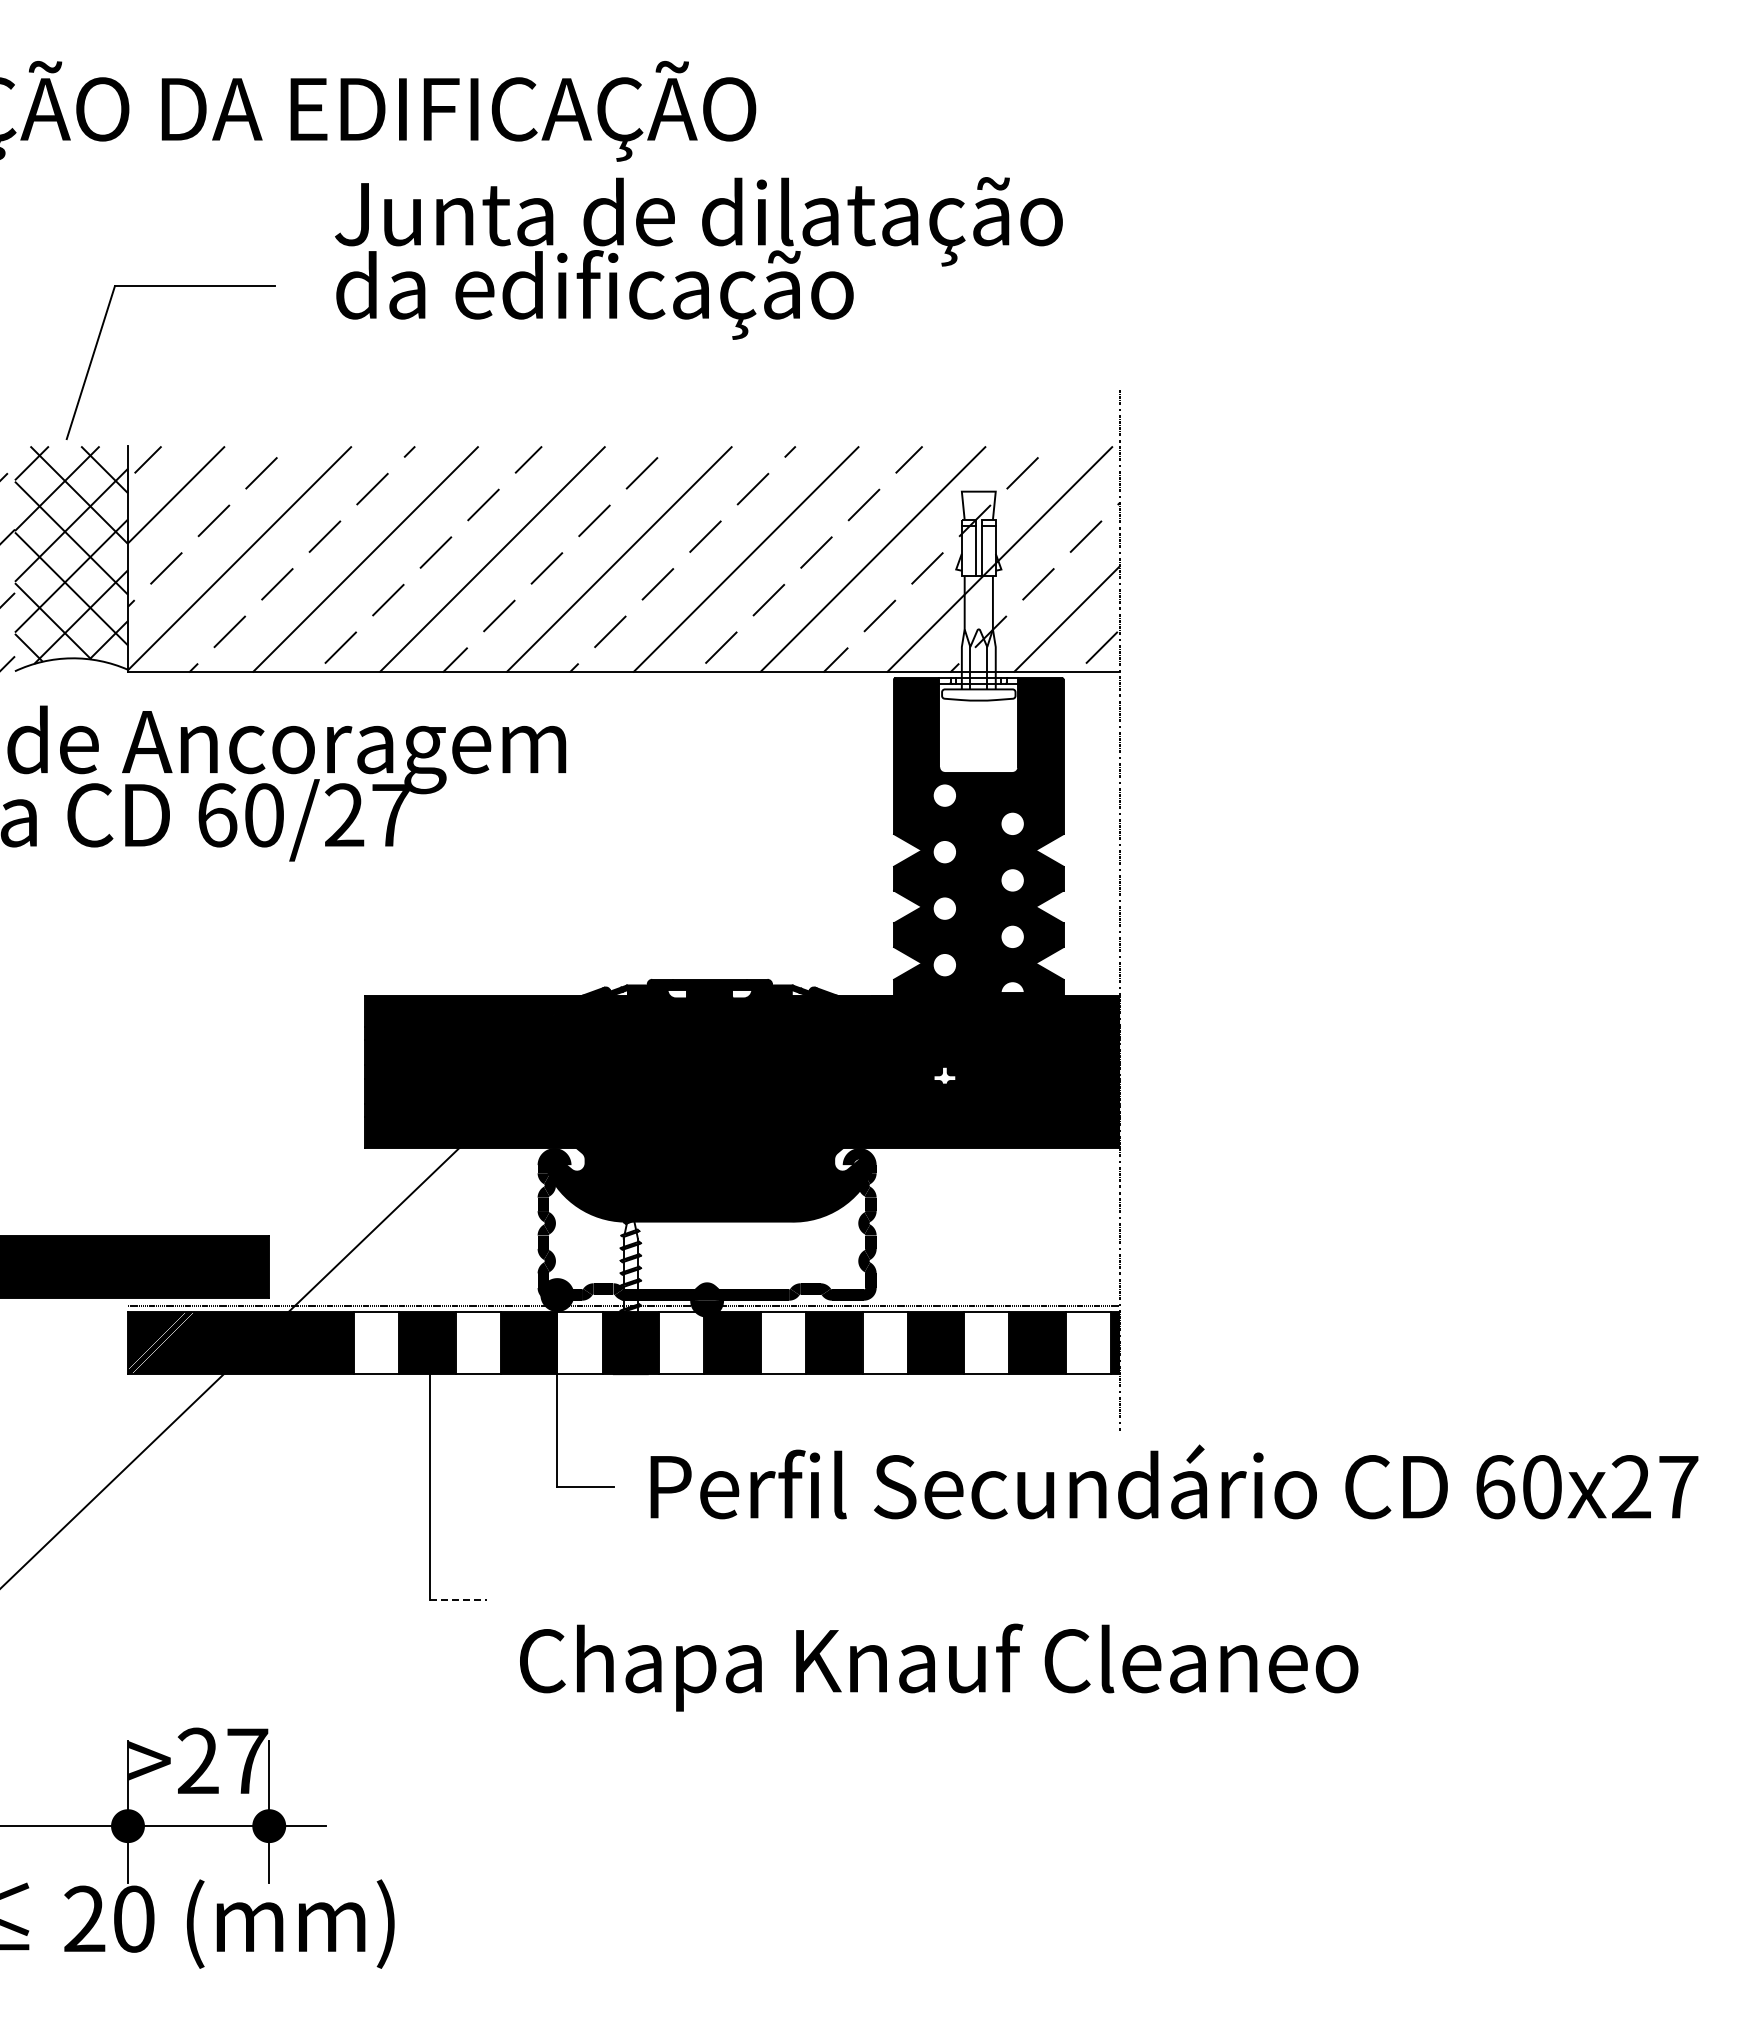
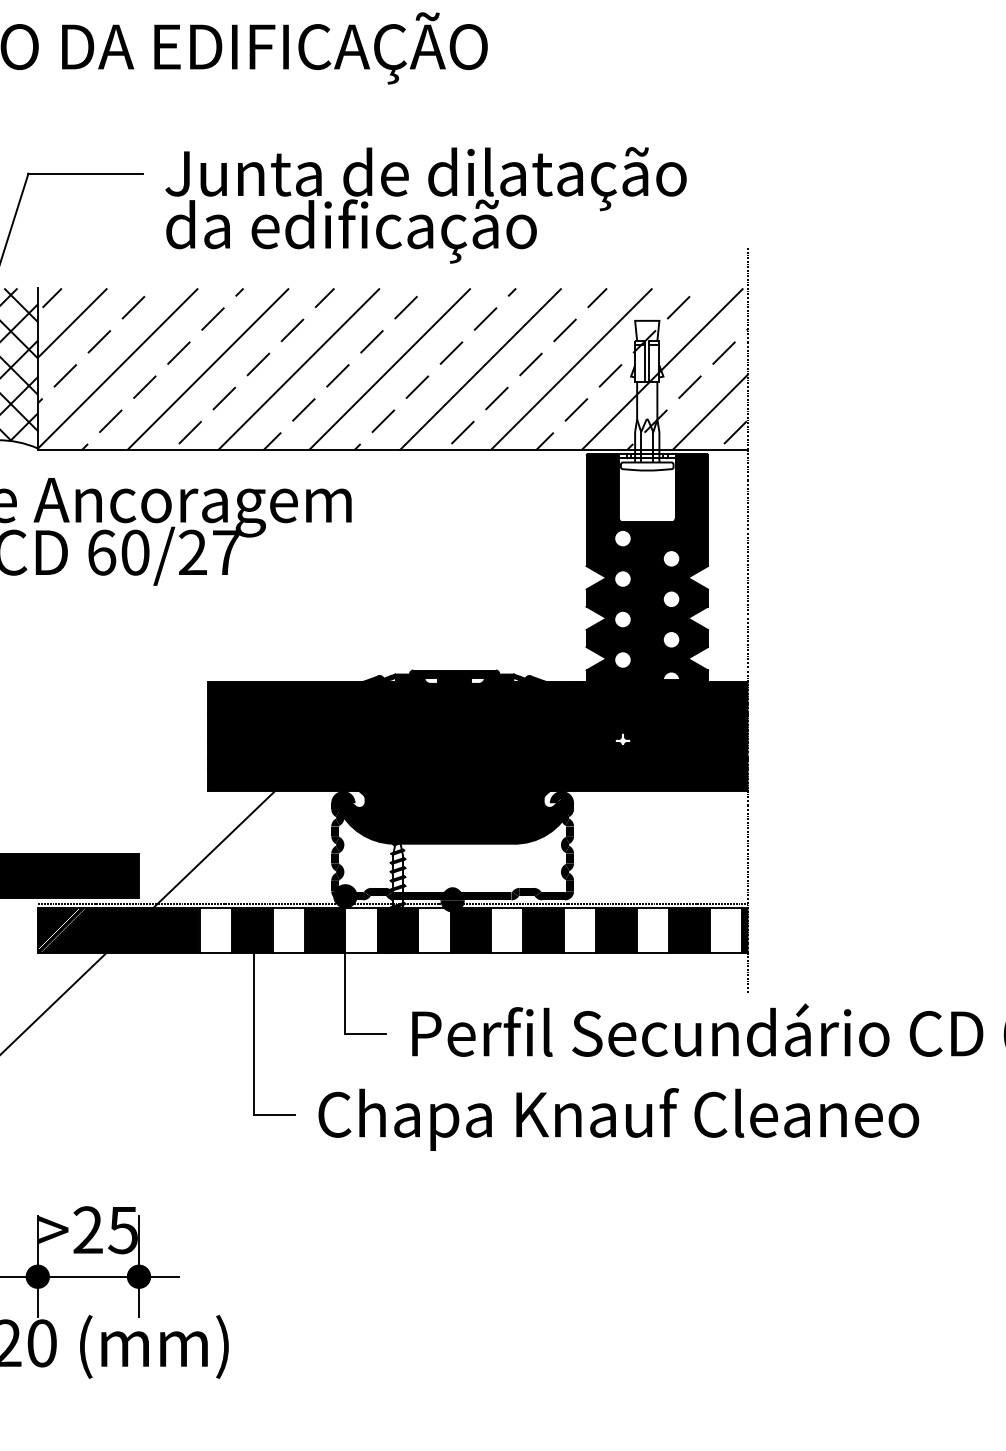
text: (698, 258) -> (425, 205), moved
line: (459, 1600) -> (275, 1115), dashed -> solid
text: (939, 1667) -> (619, 1119), moved
text: (246, 1761) -> (122, 1230), >27 -> >25

